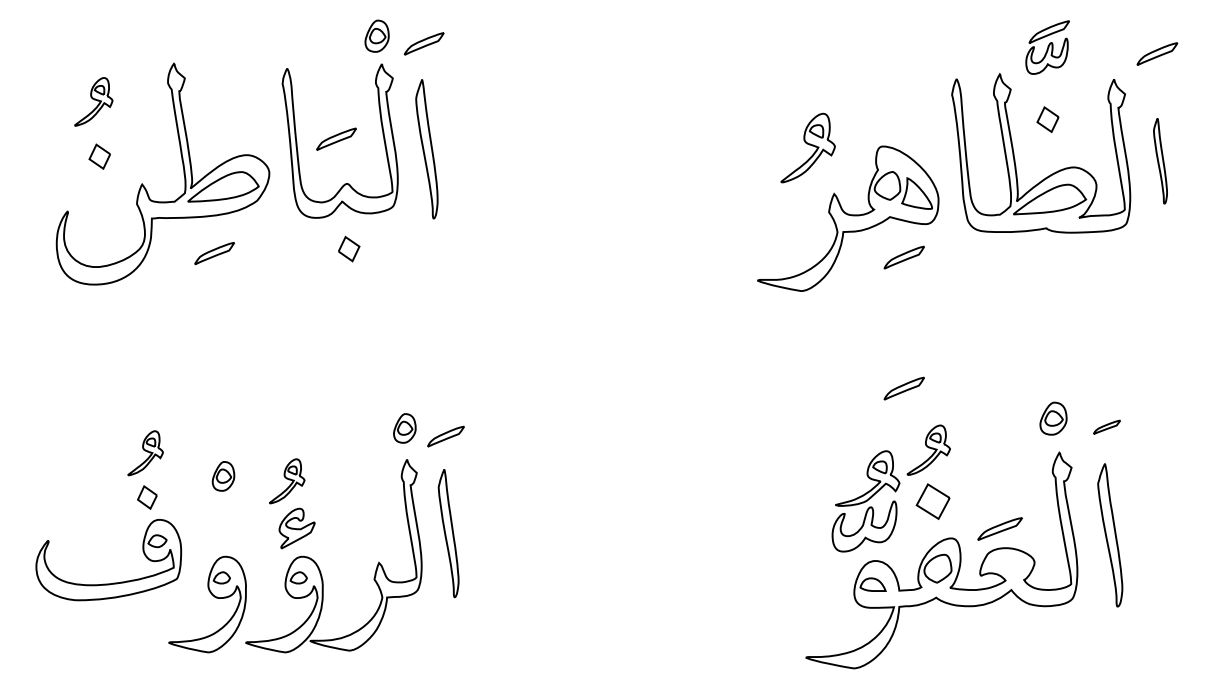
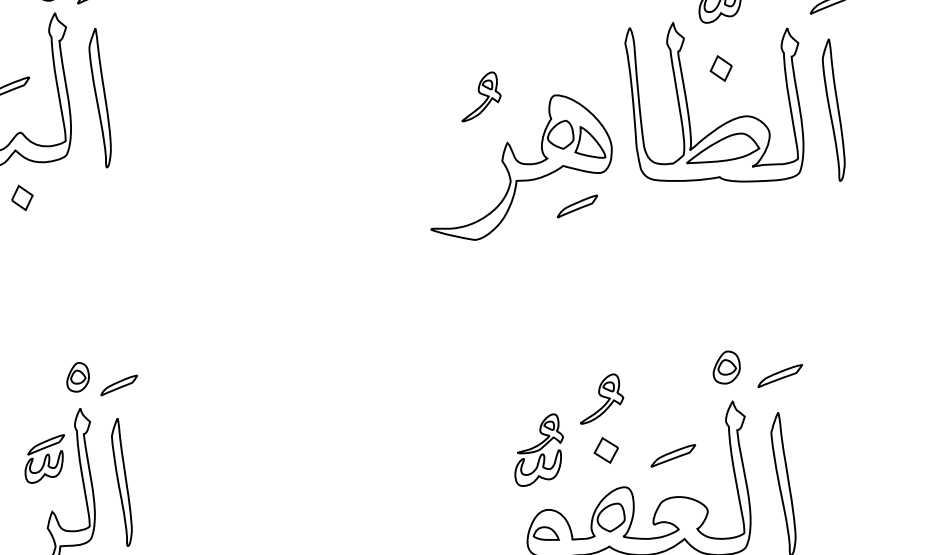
part: (808, 147) -> (481, 96), size x0.71
part: (1160, 160) -> (833, 109), size x1.67
part: (903, 388) -> (576, 337), removed
part: (1106, 427) -> (779, 376), size x1.67
part: (865, 500) -> (538, 449), size x0.71
part: (932, 501) -> (605, 450), size x0.71
part: (371, 509) -> (44, 458), added
part: (999, 528) -> (672, 455), moved

